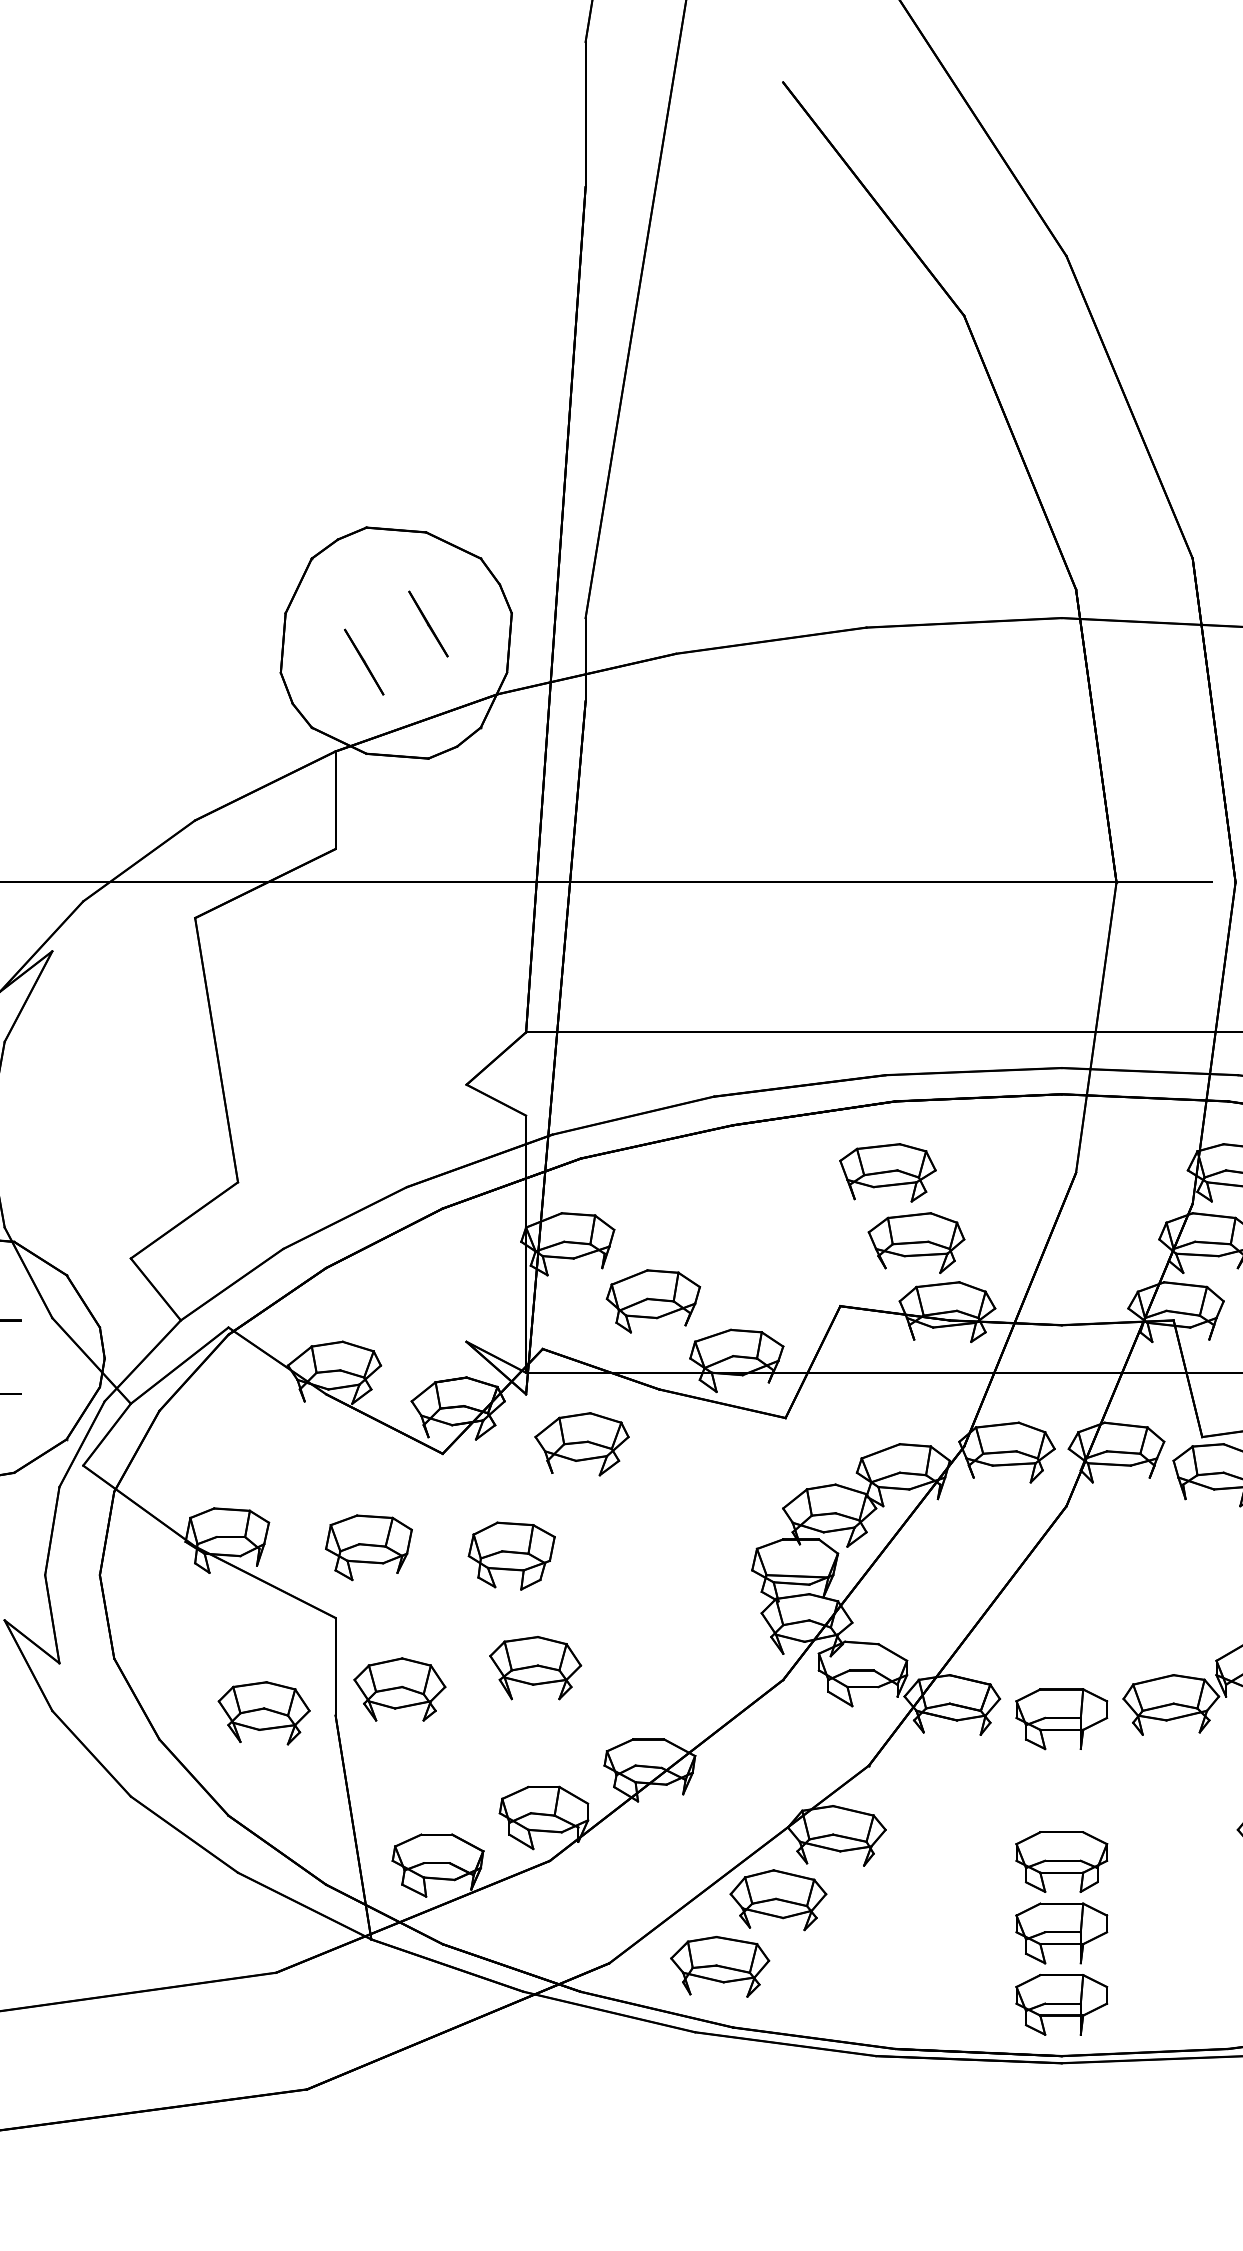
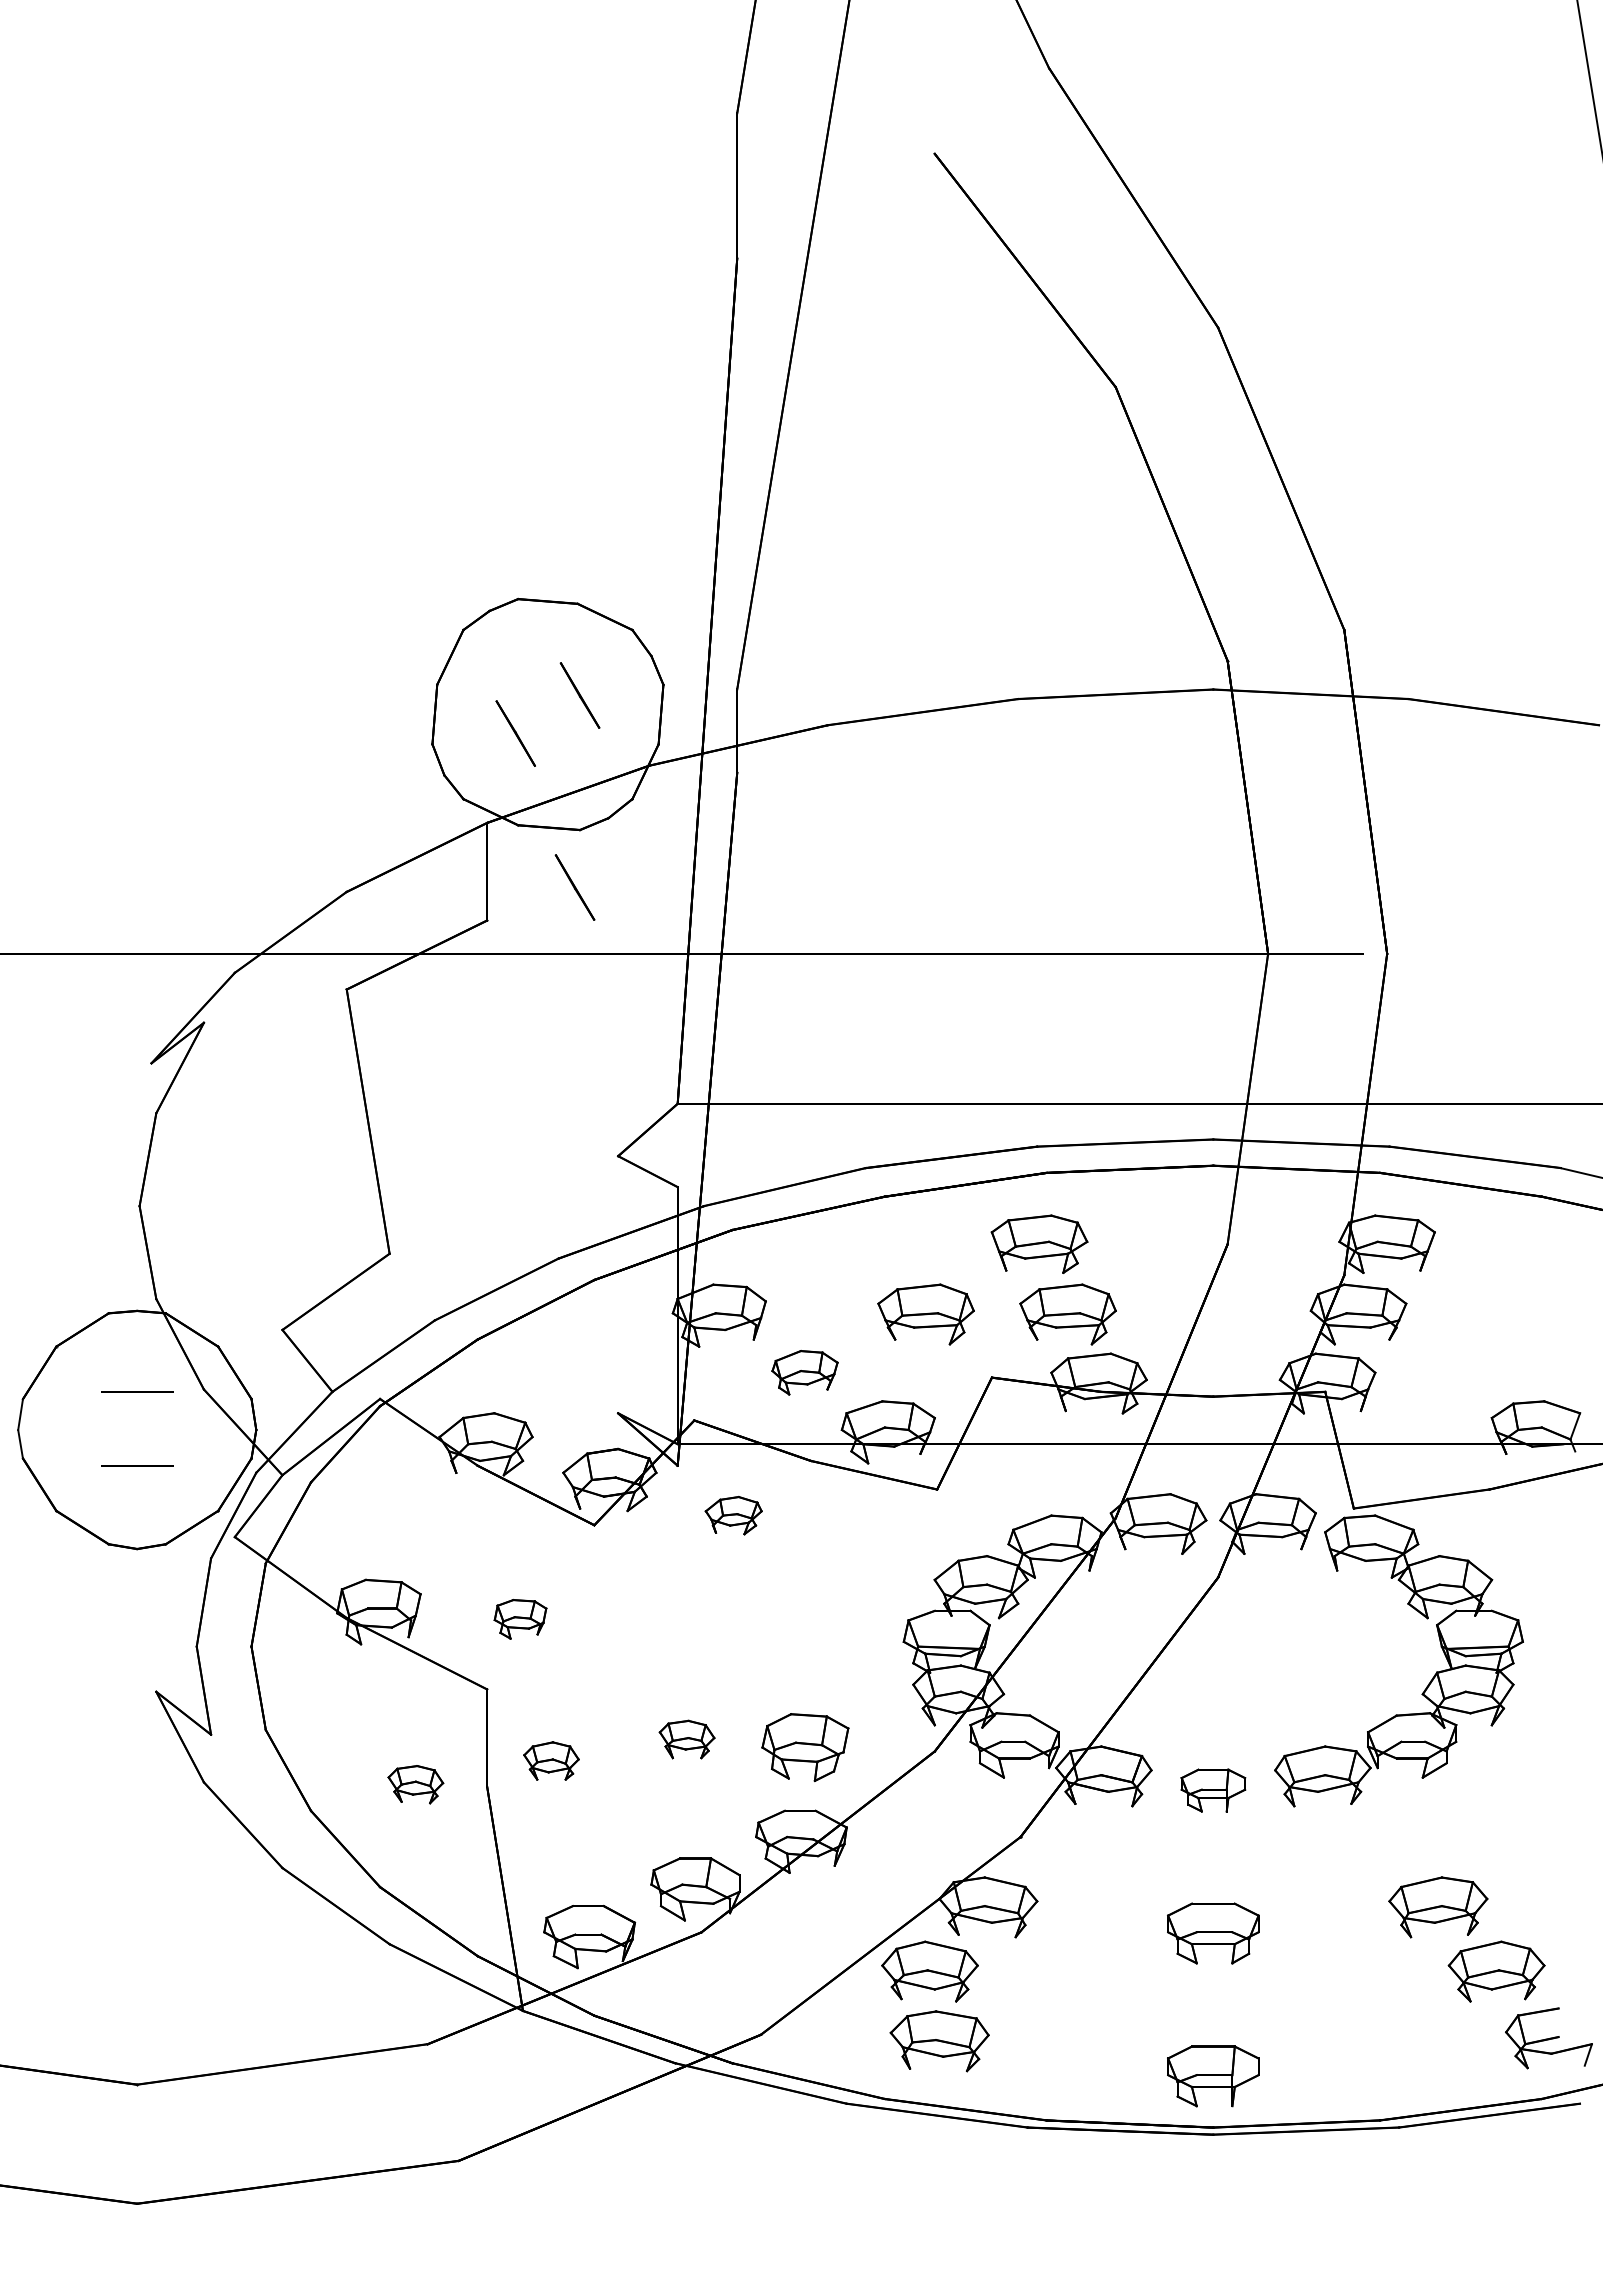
line: (422, 816) -> (574, 887), added
part: (773, 1243) -> (925, 1314), added
part: (652, 1301) -> (804, 1372), size x0.7
part: (581, 1444) -> (733, 1515), size x0.6
part: (368, 1548) -> (520, 1619), size x0.6
part: (511, 1556) -> (805, 1747), moved
part: (534, 1668) -> (686, 1739), size x0.6
part: (399, 1689) -> (551, 1760), size x0.6
part: (263, 1713) -> (415, 1784), size x0.6
part: (1061, 1719) -> (1213, 1790), size x0.7
part: (1061, 1933) -> (1213, 2004), removed
part: (719, 1967) -> (939, 2041), moved

